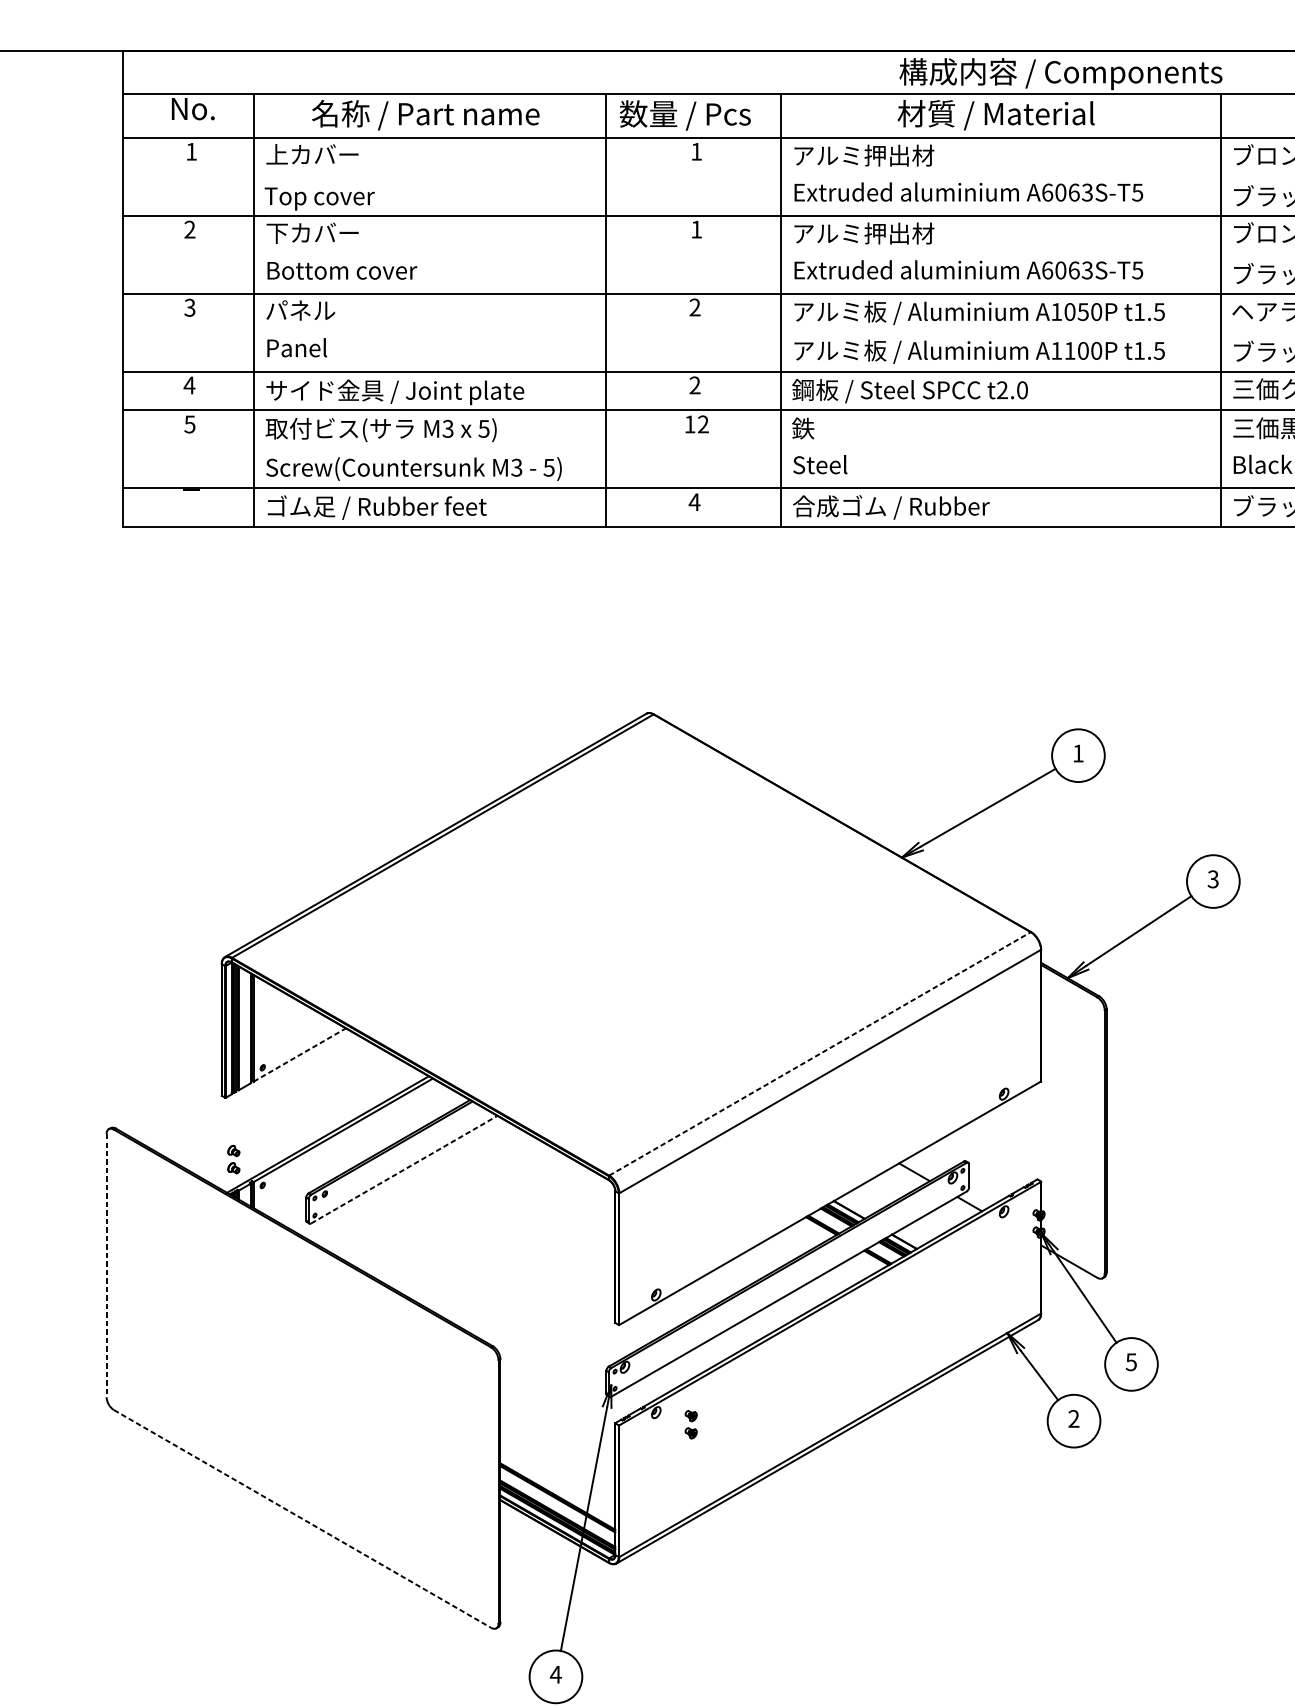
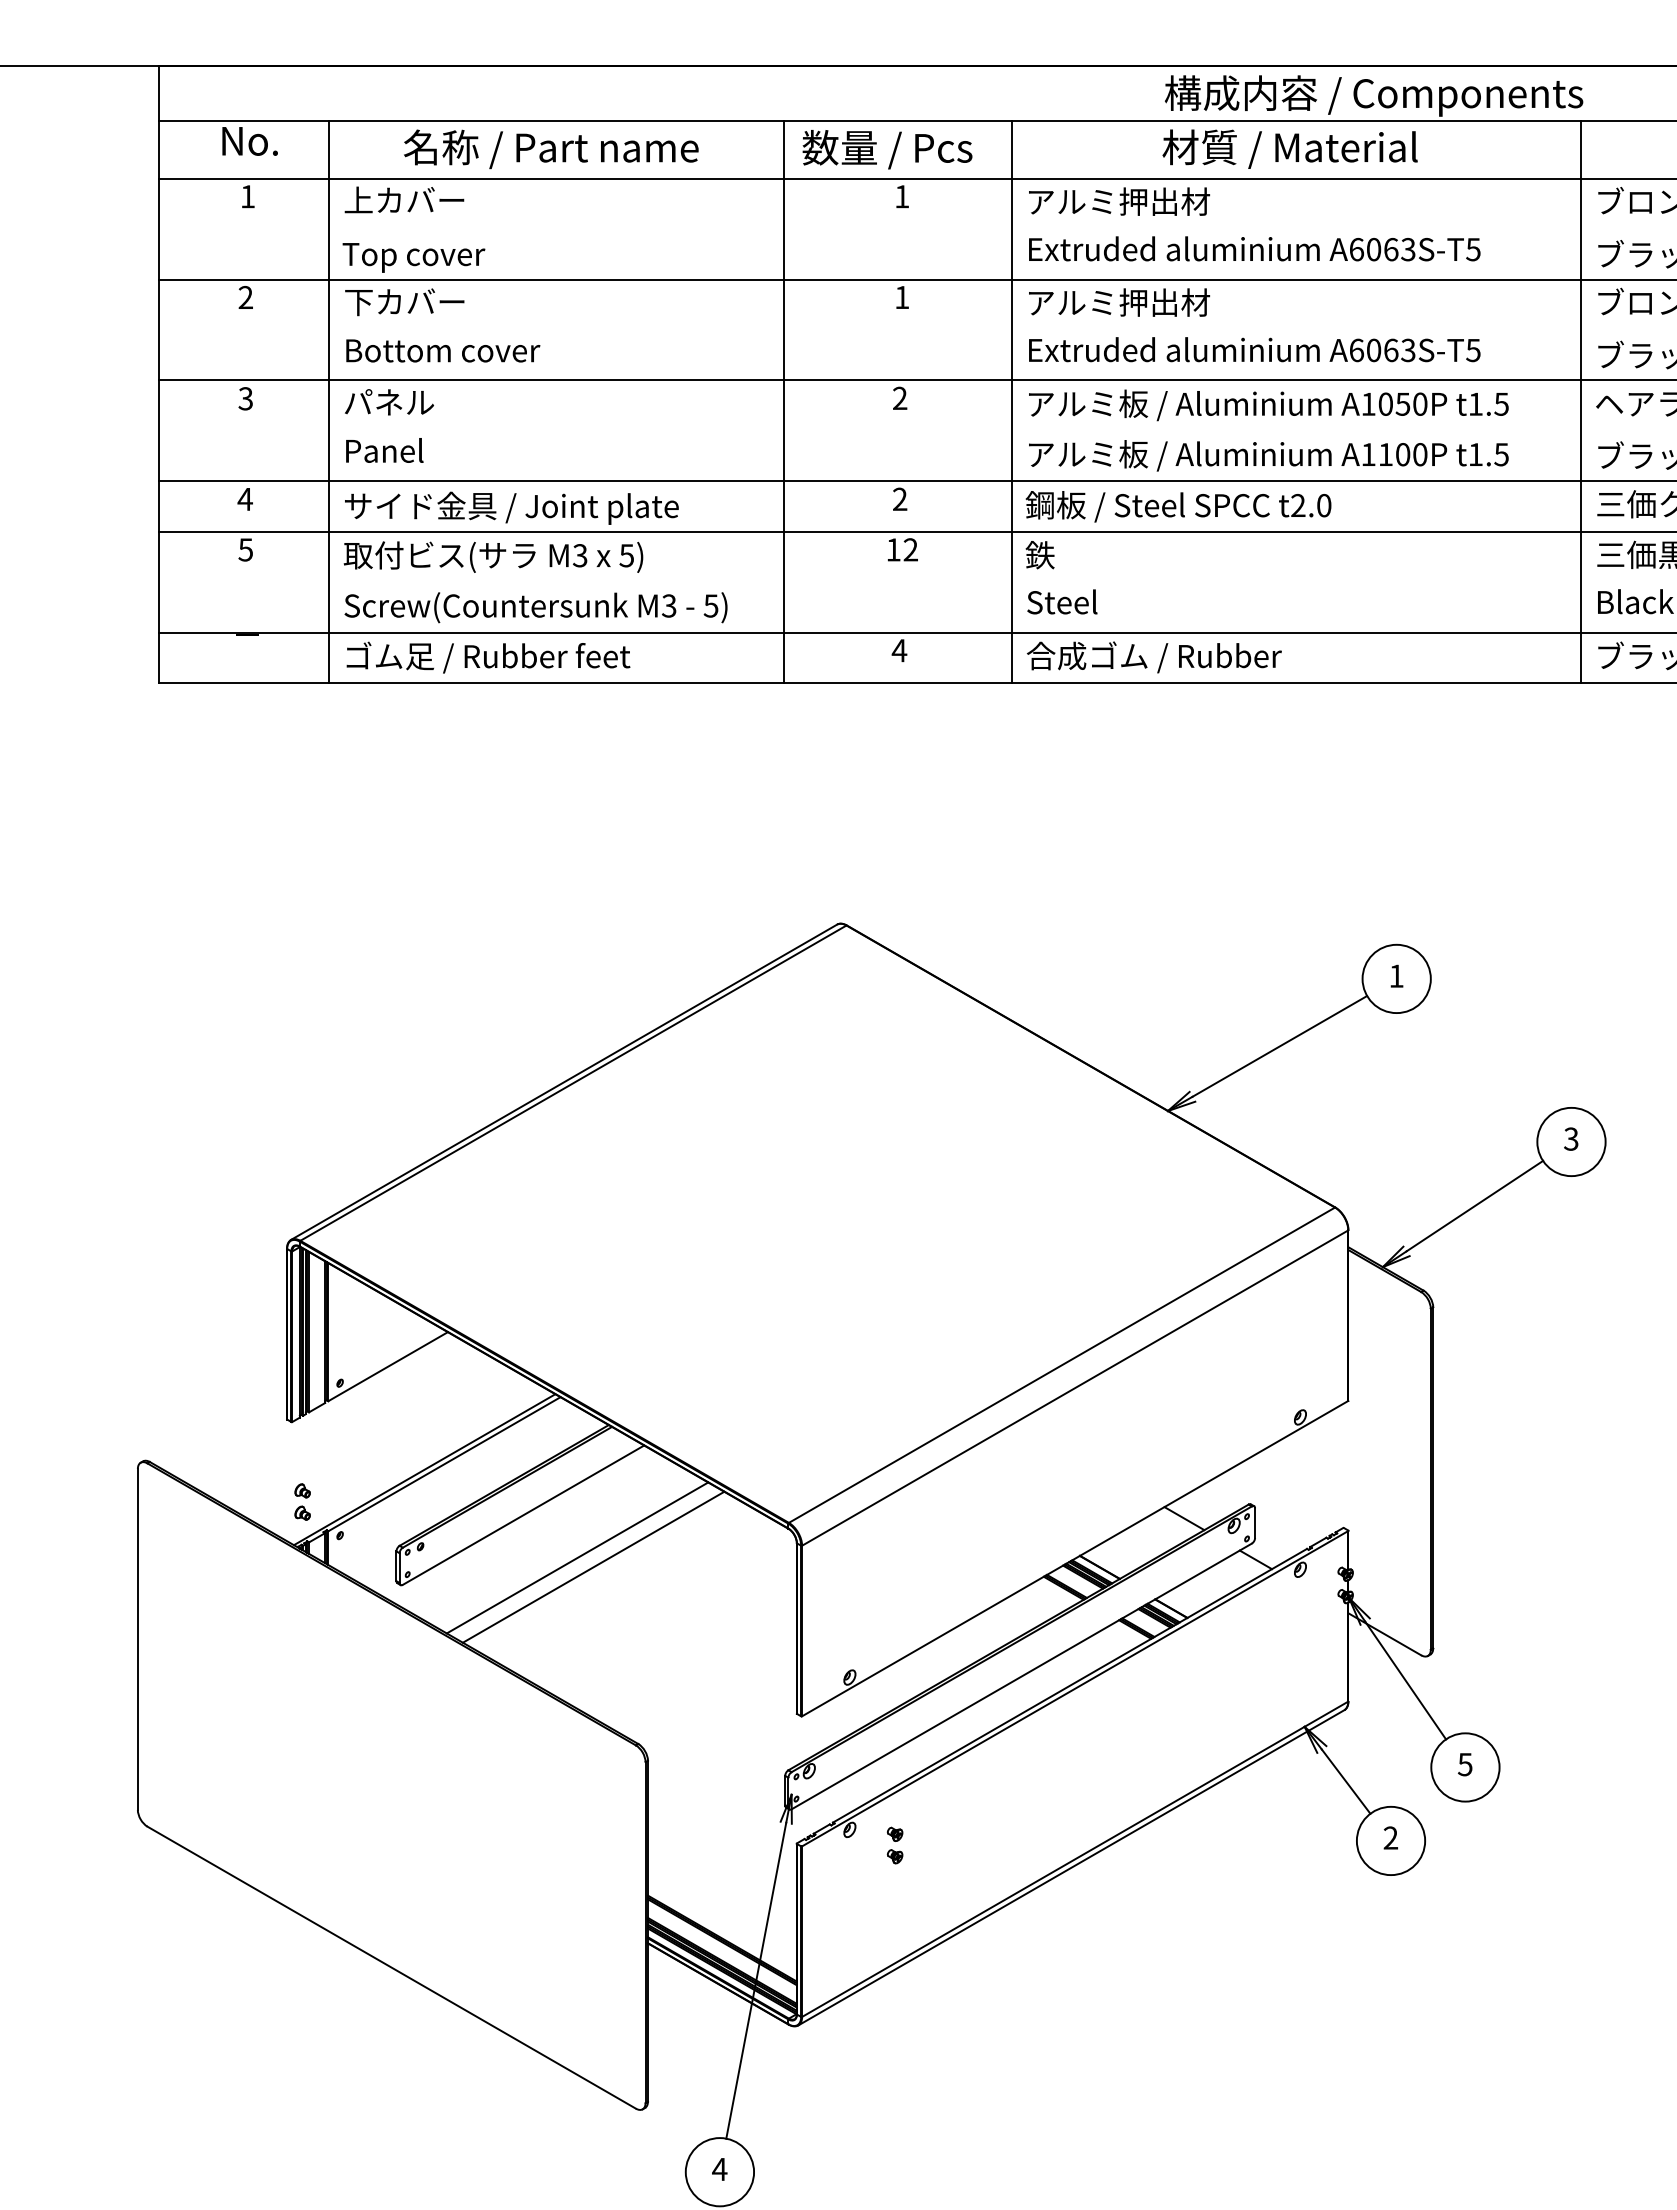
line: (820, 1053) -> (1062, 1364), dashed -> solid
line: (300, 1054) -> (388, 1366), dashed -> solid
line: (404, 1169) -> (523, 1514), dashed -> solid
line: (446, 1202) -> (577, 1557), added
line: (458, 1209) -> (593, 1566), added
line: (106, 1265) -> (137, 1639), dashed -> solid
line: (302, 1518) -> (391, 1967), dashed -> solid

